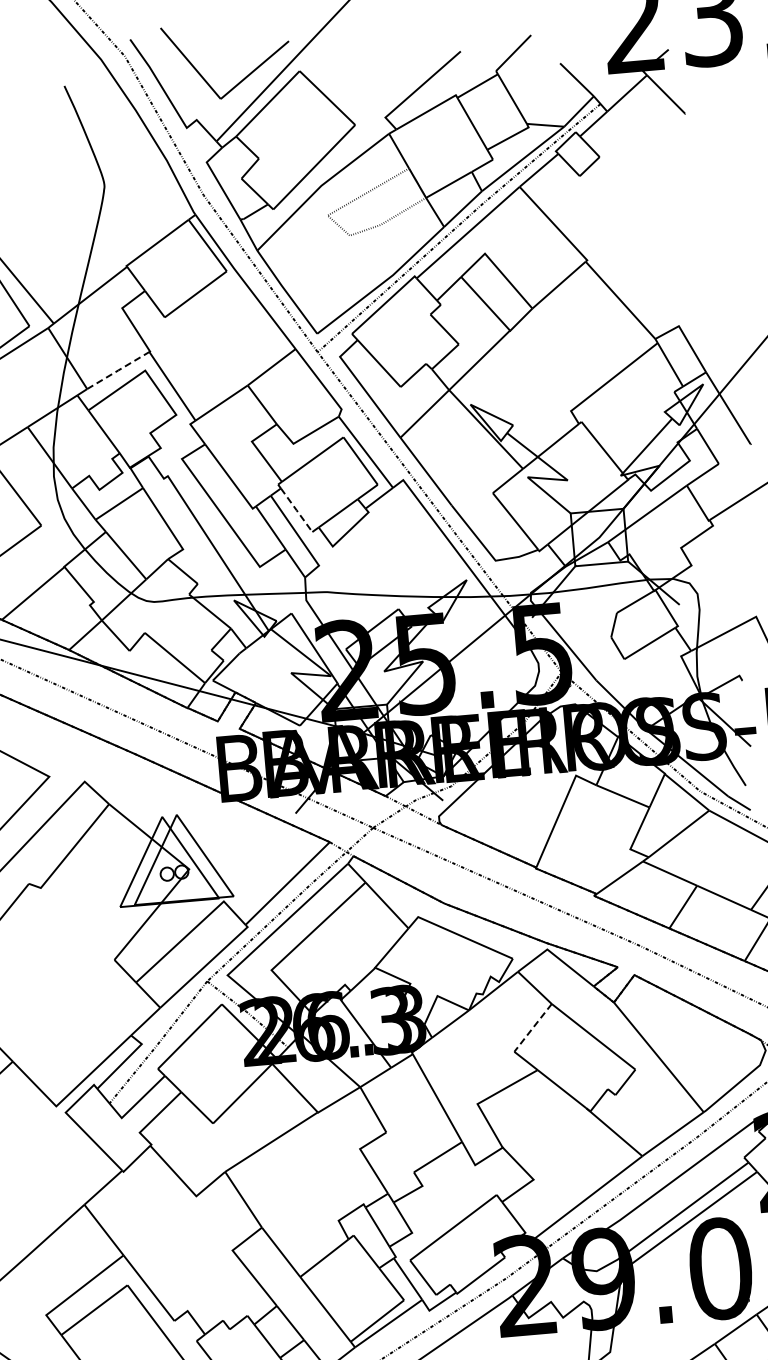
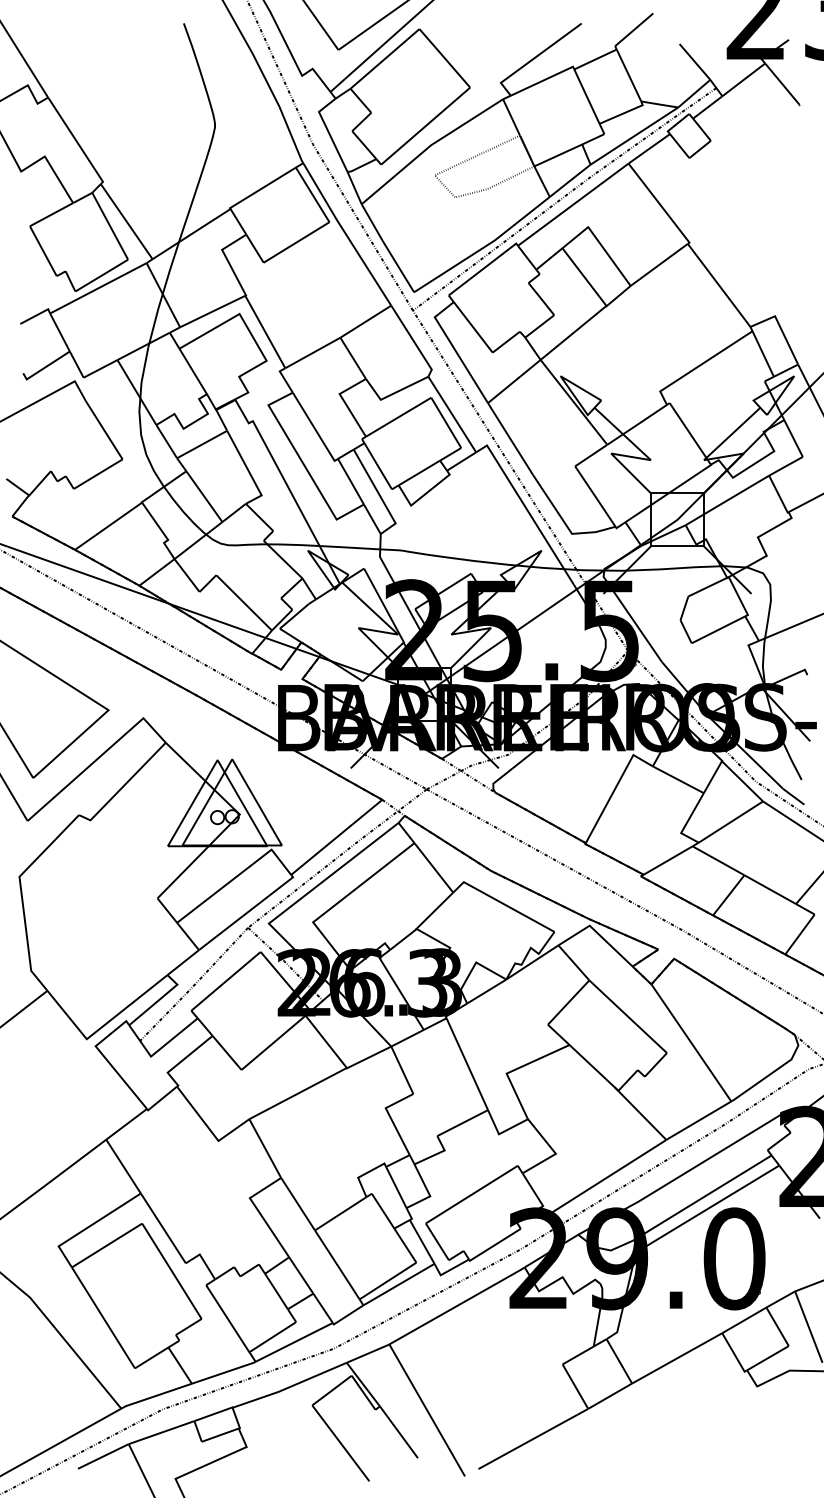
line: (118, 370) -> (212, 311), dashed -> solid
line: (296, 510) -> (378, 466), dashed -> solid
line: (532, 1027) -> (568, 1002), dashed -> solid

